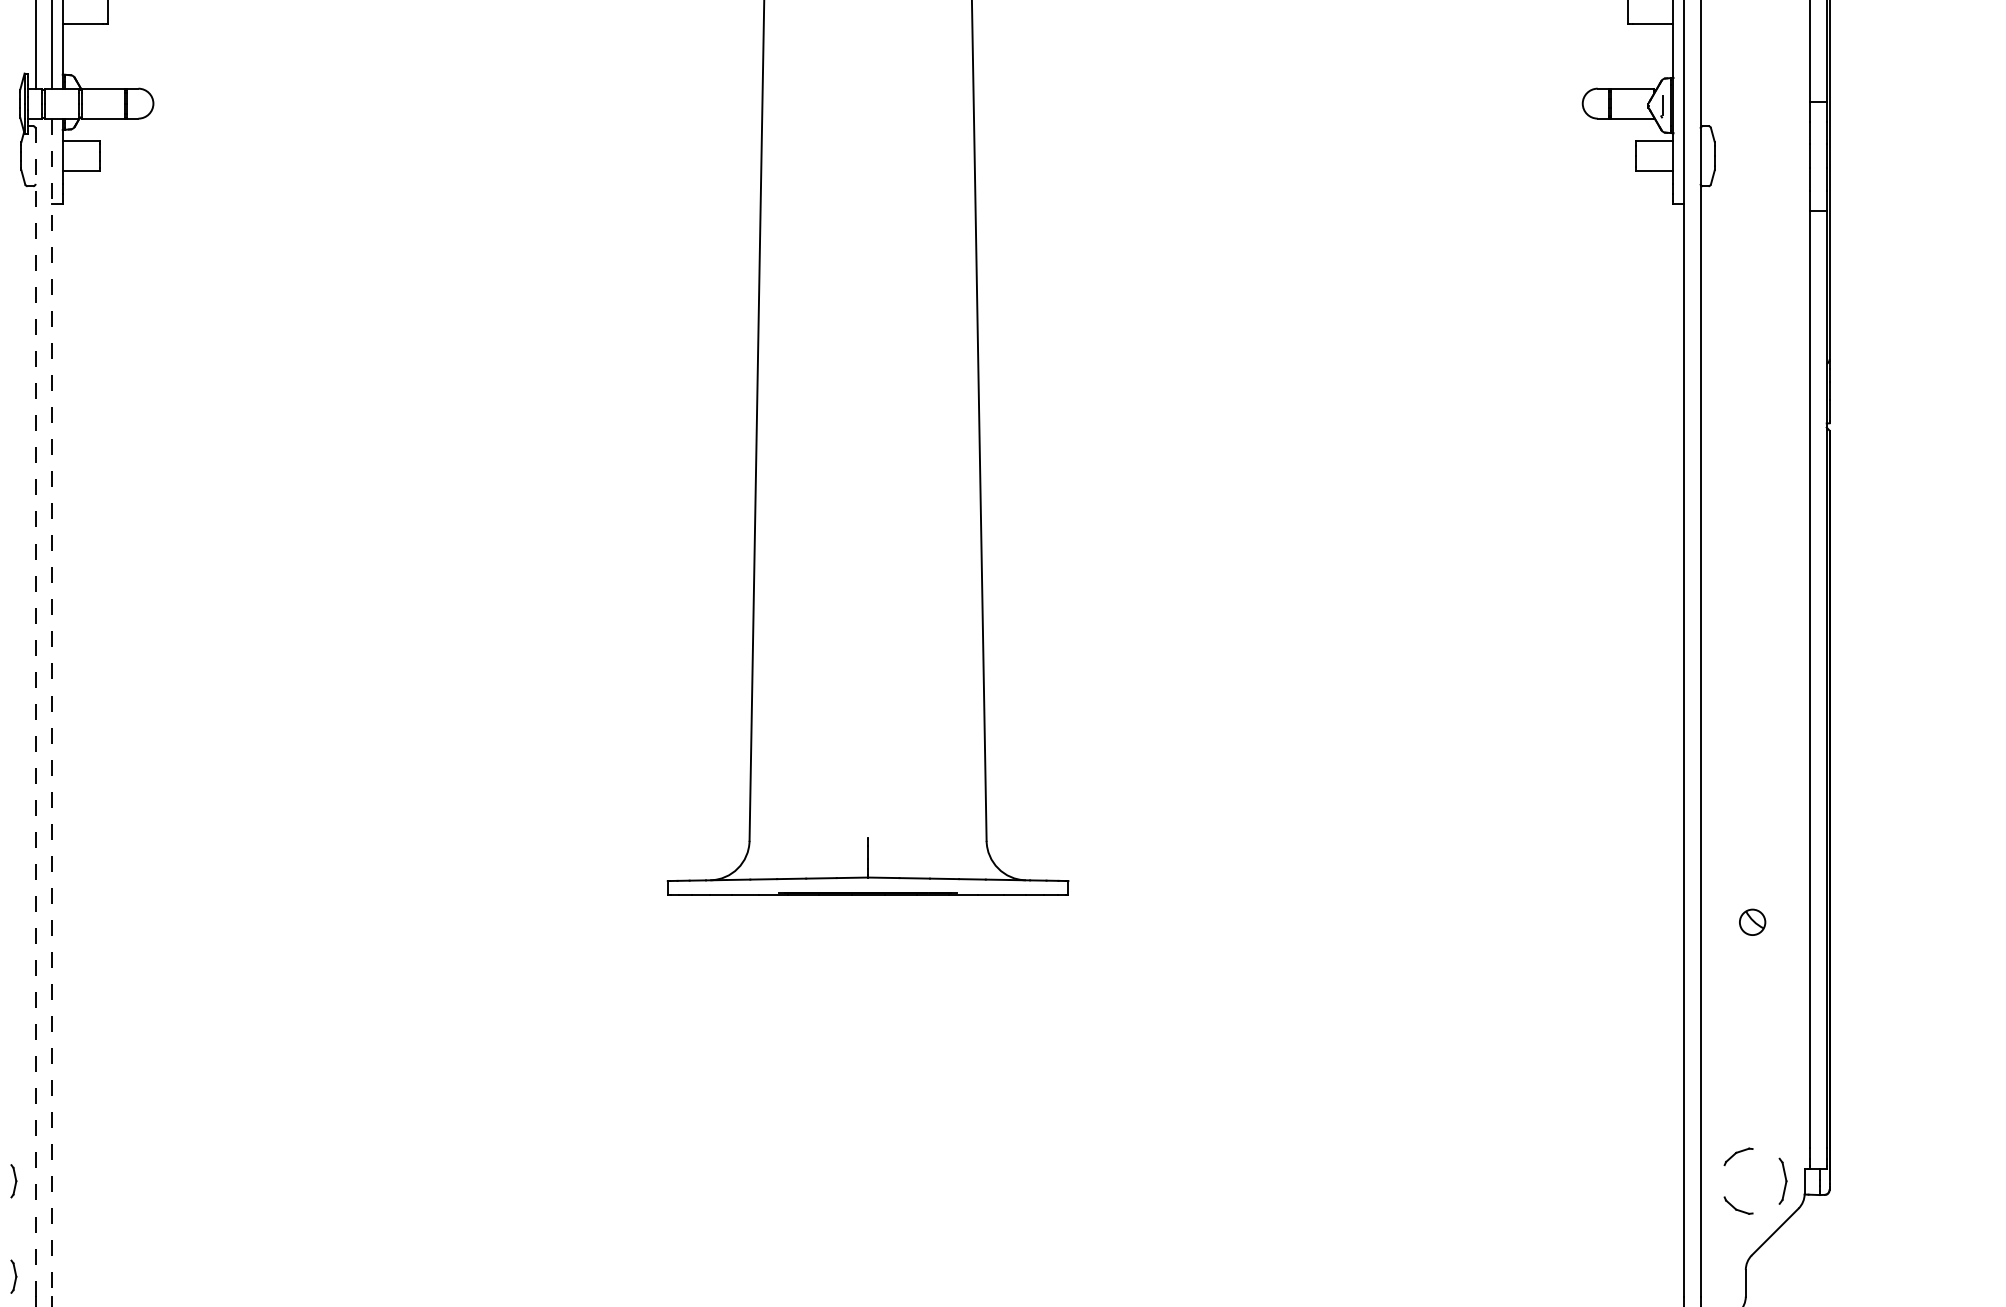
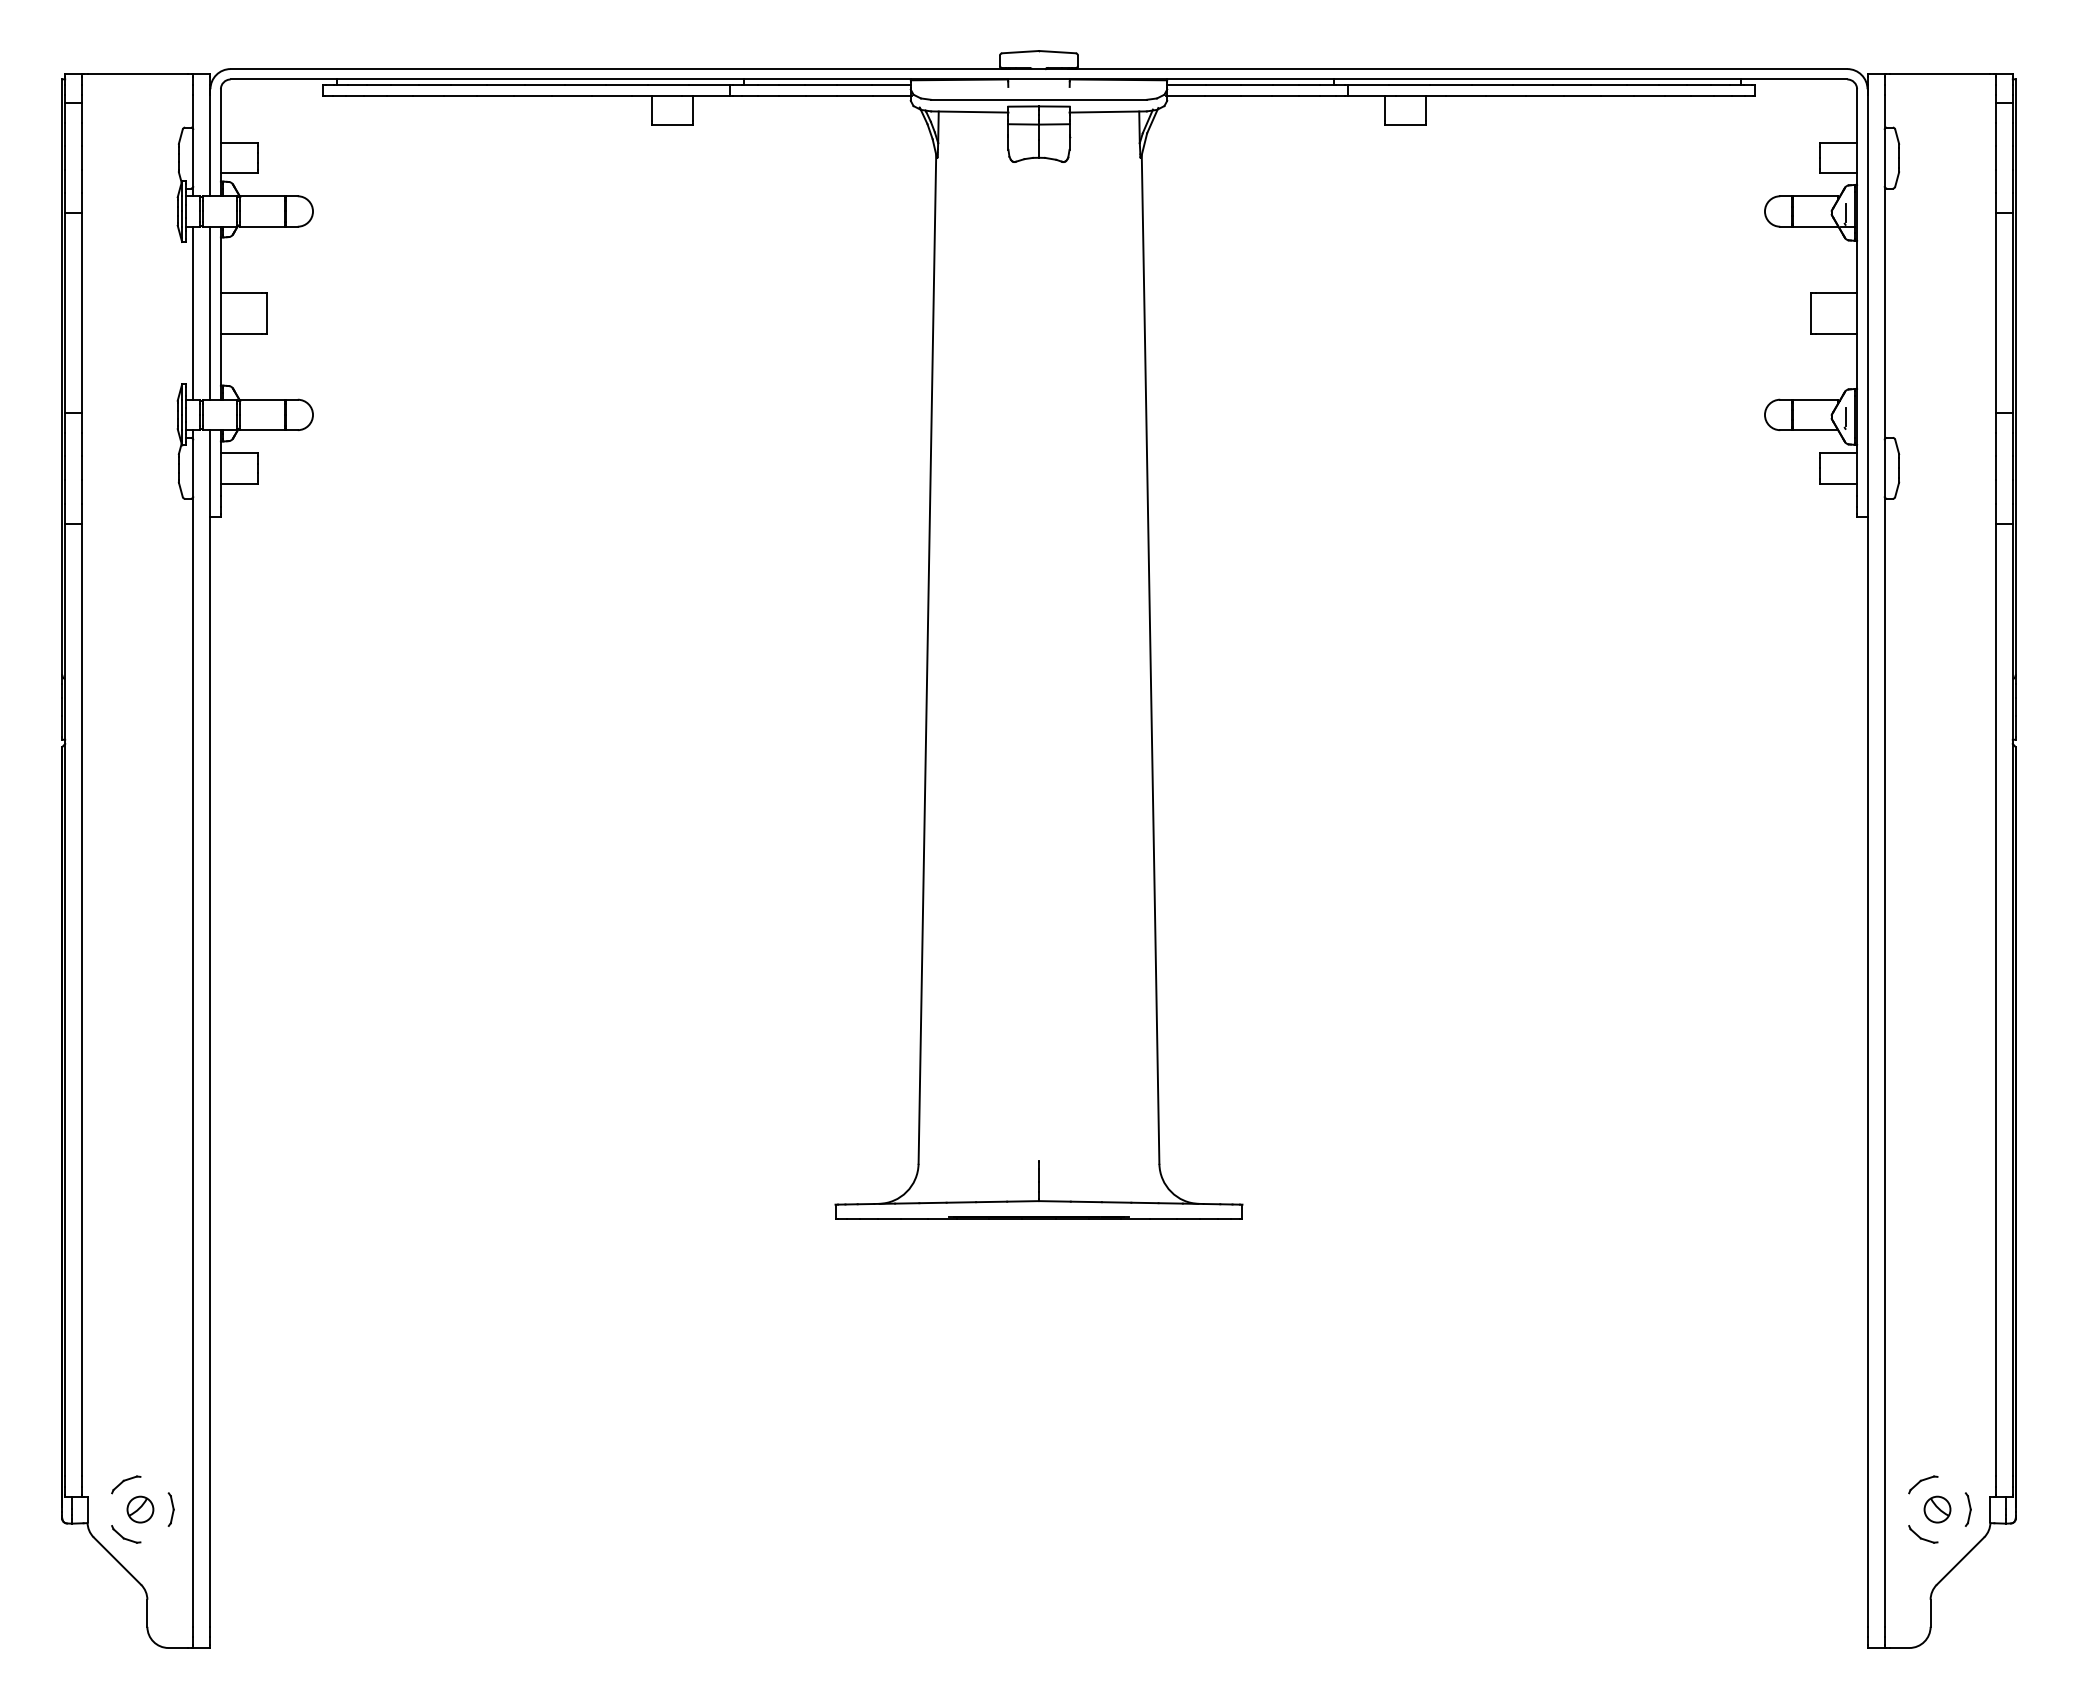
line: (35, 707) -> (193, 1028), dashed -> solid
line: (52, 708) -> (210, 1029), dashed -> solid
part: (1752, 922) -> (1937, 1509), moved
part: (1782, 1181) -> (1967, 1509), size x0.71
part: (13, 1276) -> (170, 1606), removed

